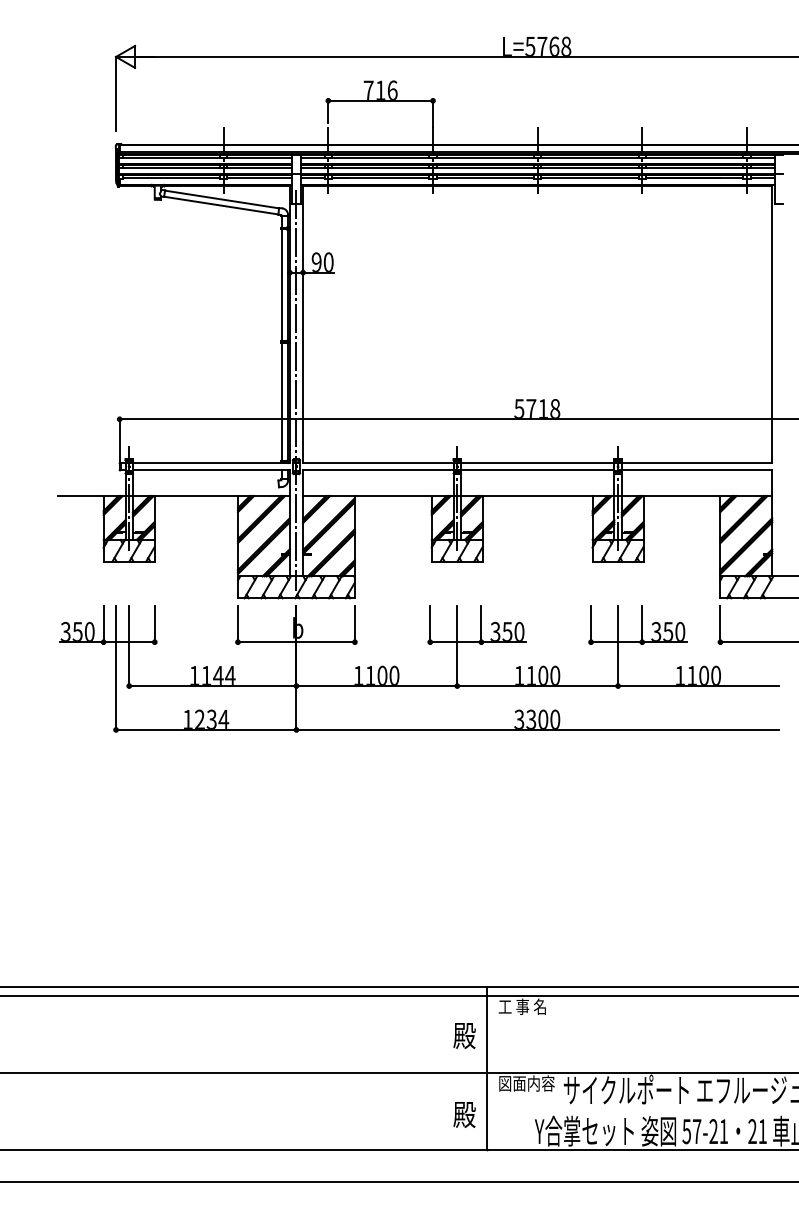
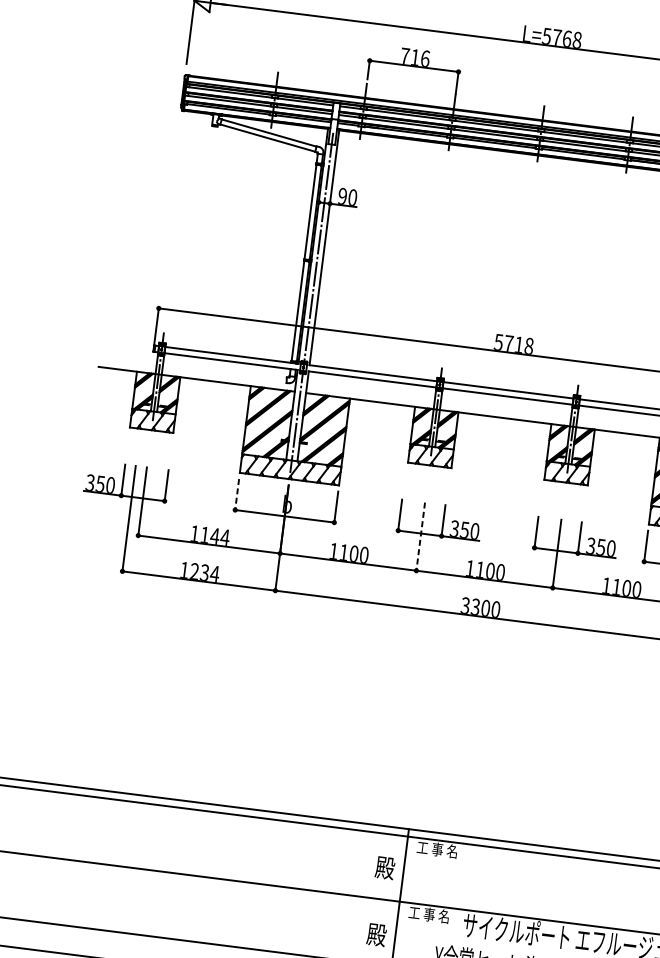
line: (237, 624) -> (236, 494), solid -> dashed
line: (457, 646) -> (420, 537), solid -> dashed
text: (526, 1083) -> (432, 915), 図面内容 -> 工 事 名

